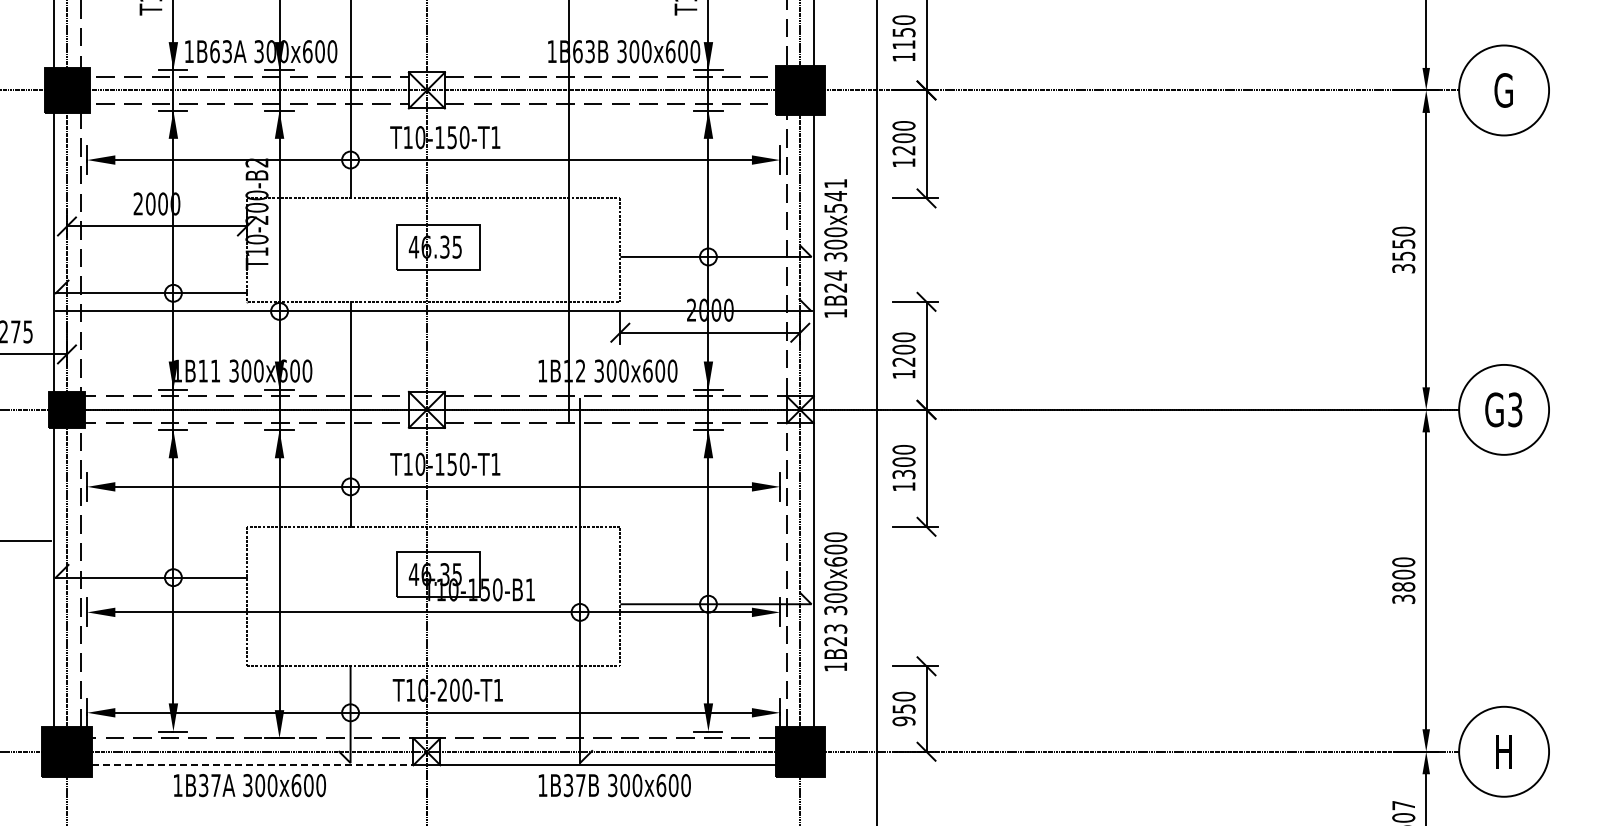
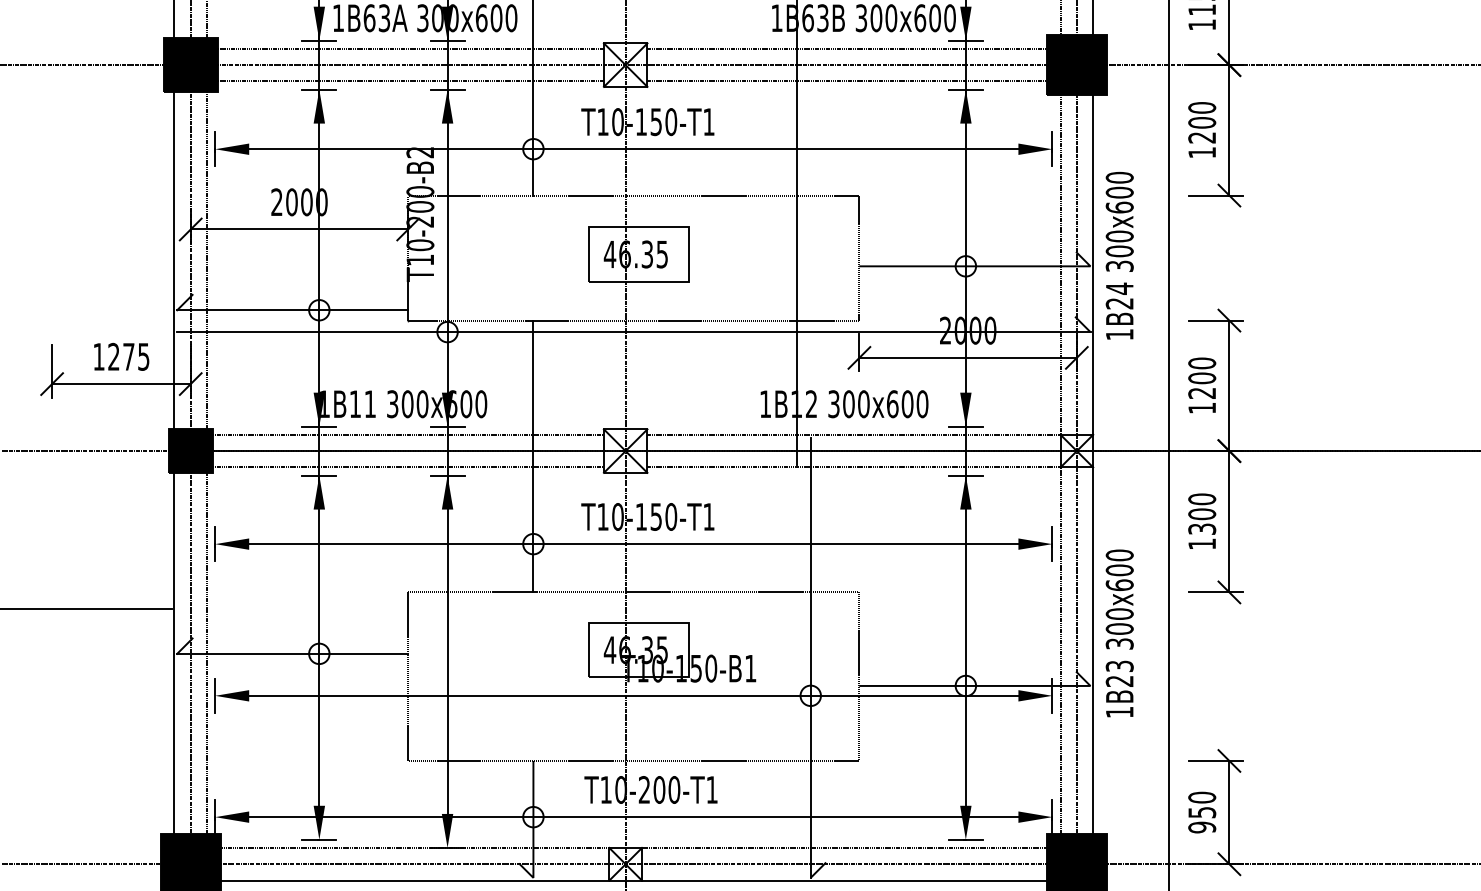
text: (835, 195) -> (1119, 192), 300x541 -> 300x600
text: (835, 601) -> (1119, 633), moved
line: (252, 765) -> (414, 880), dashed -> solid

